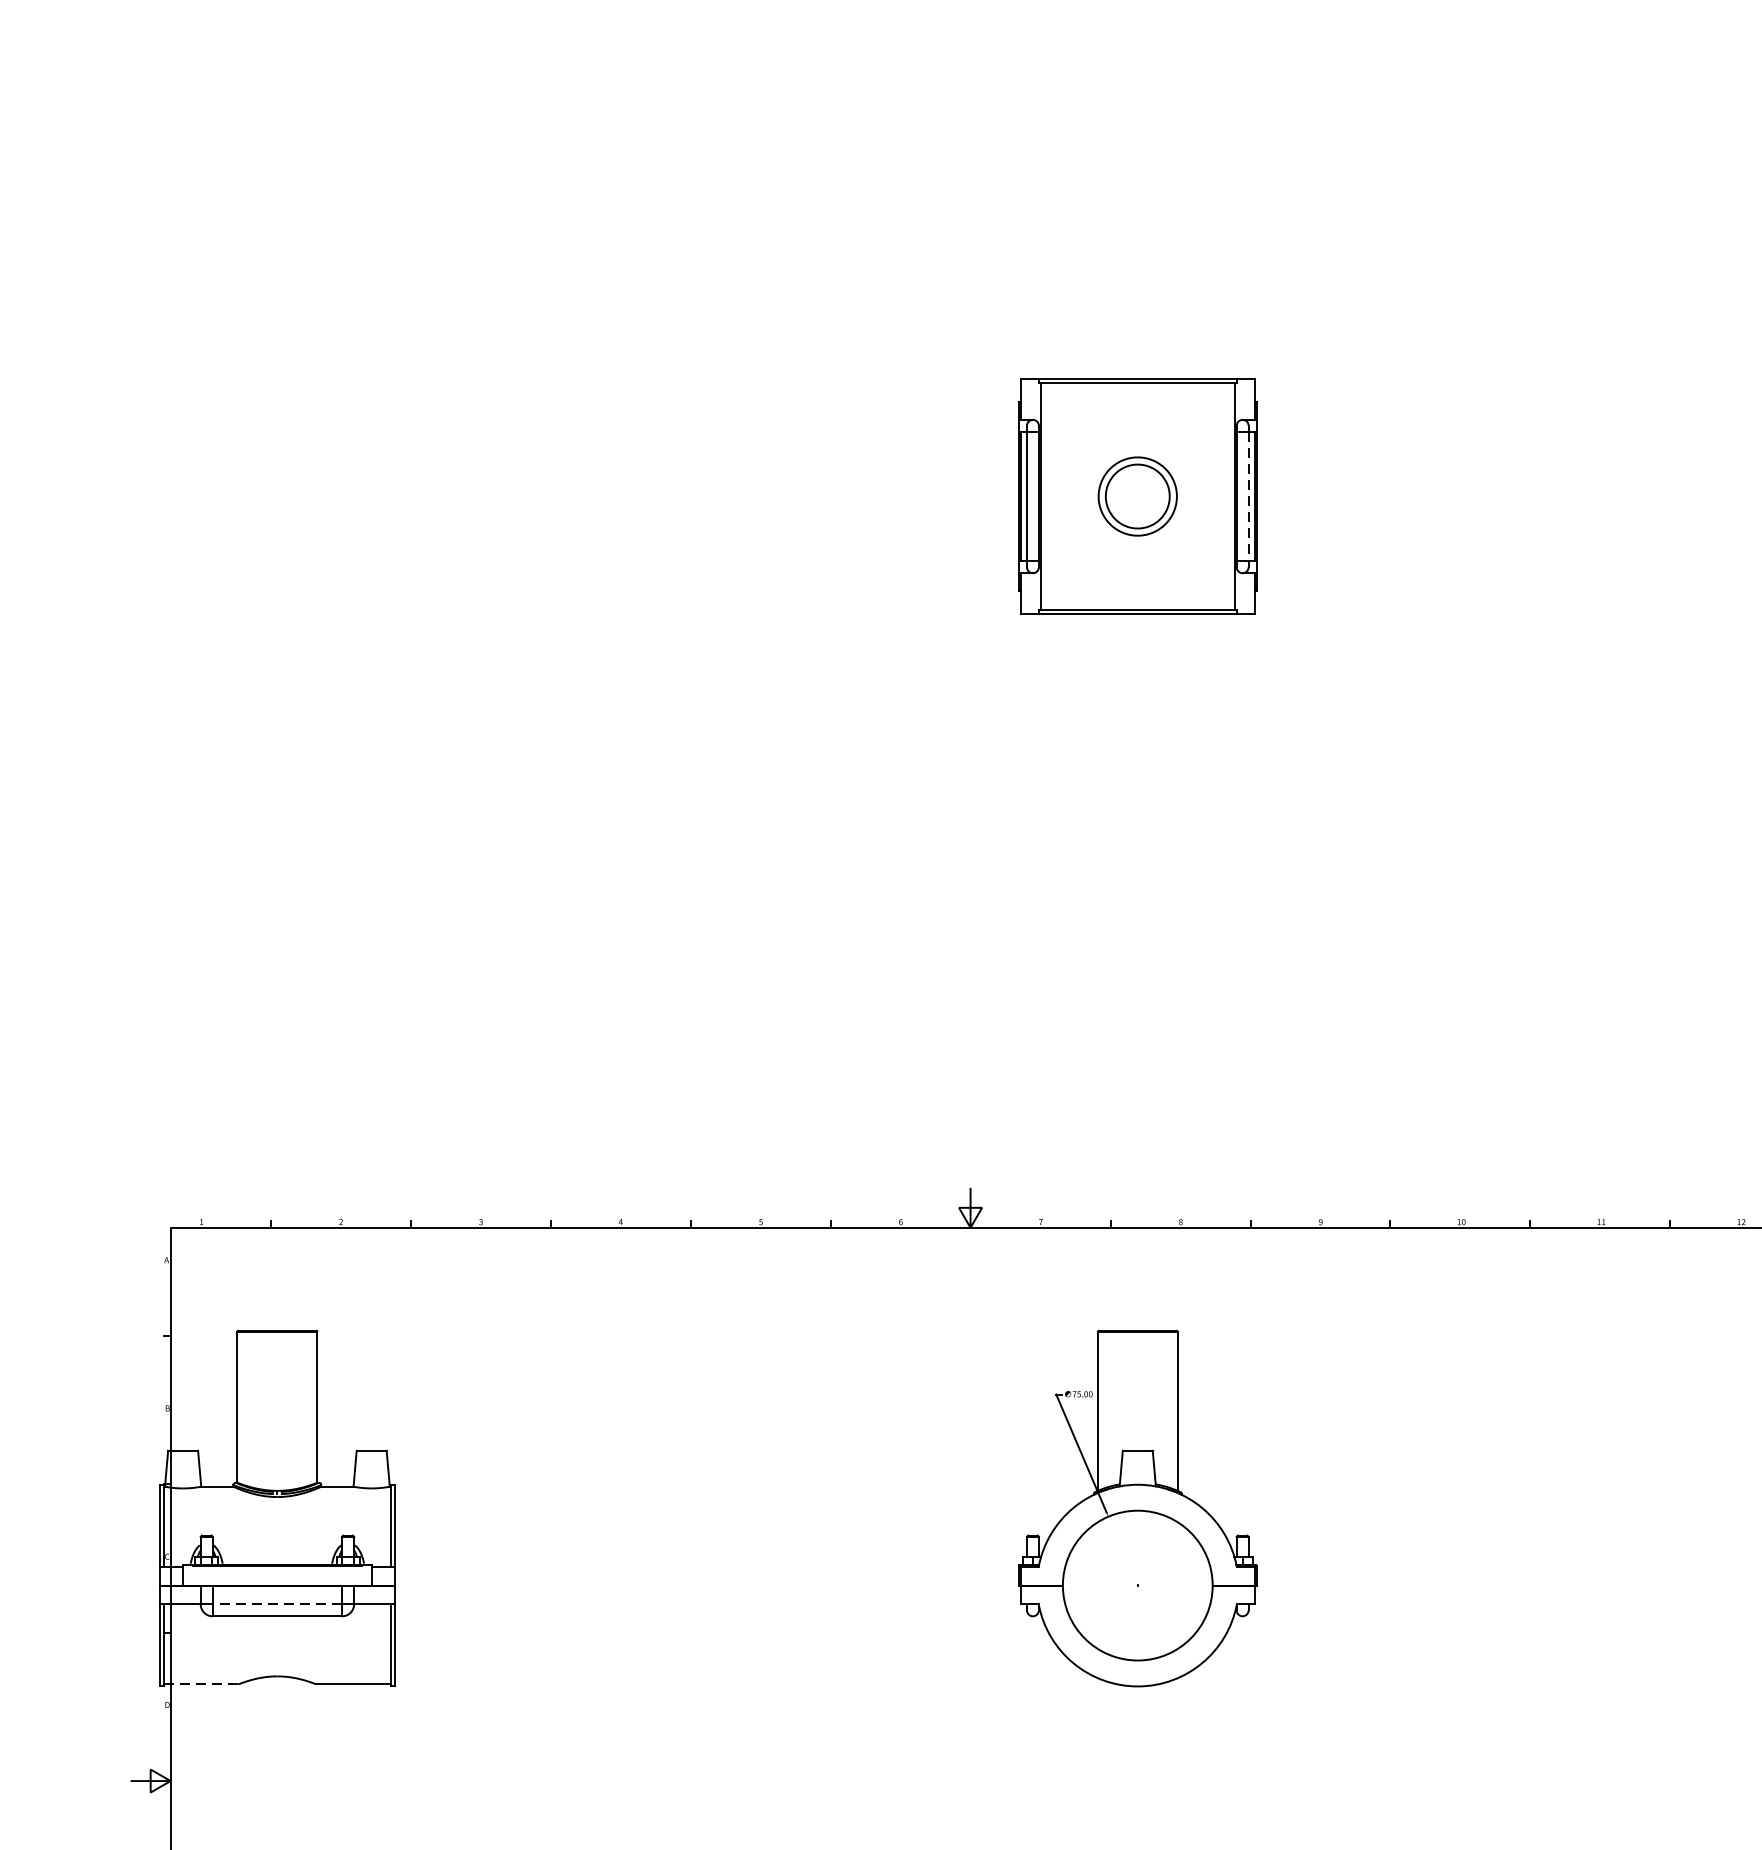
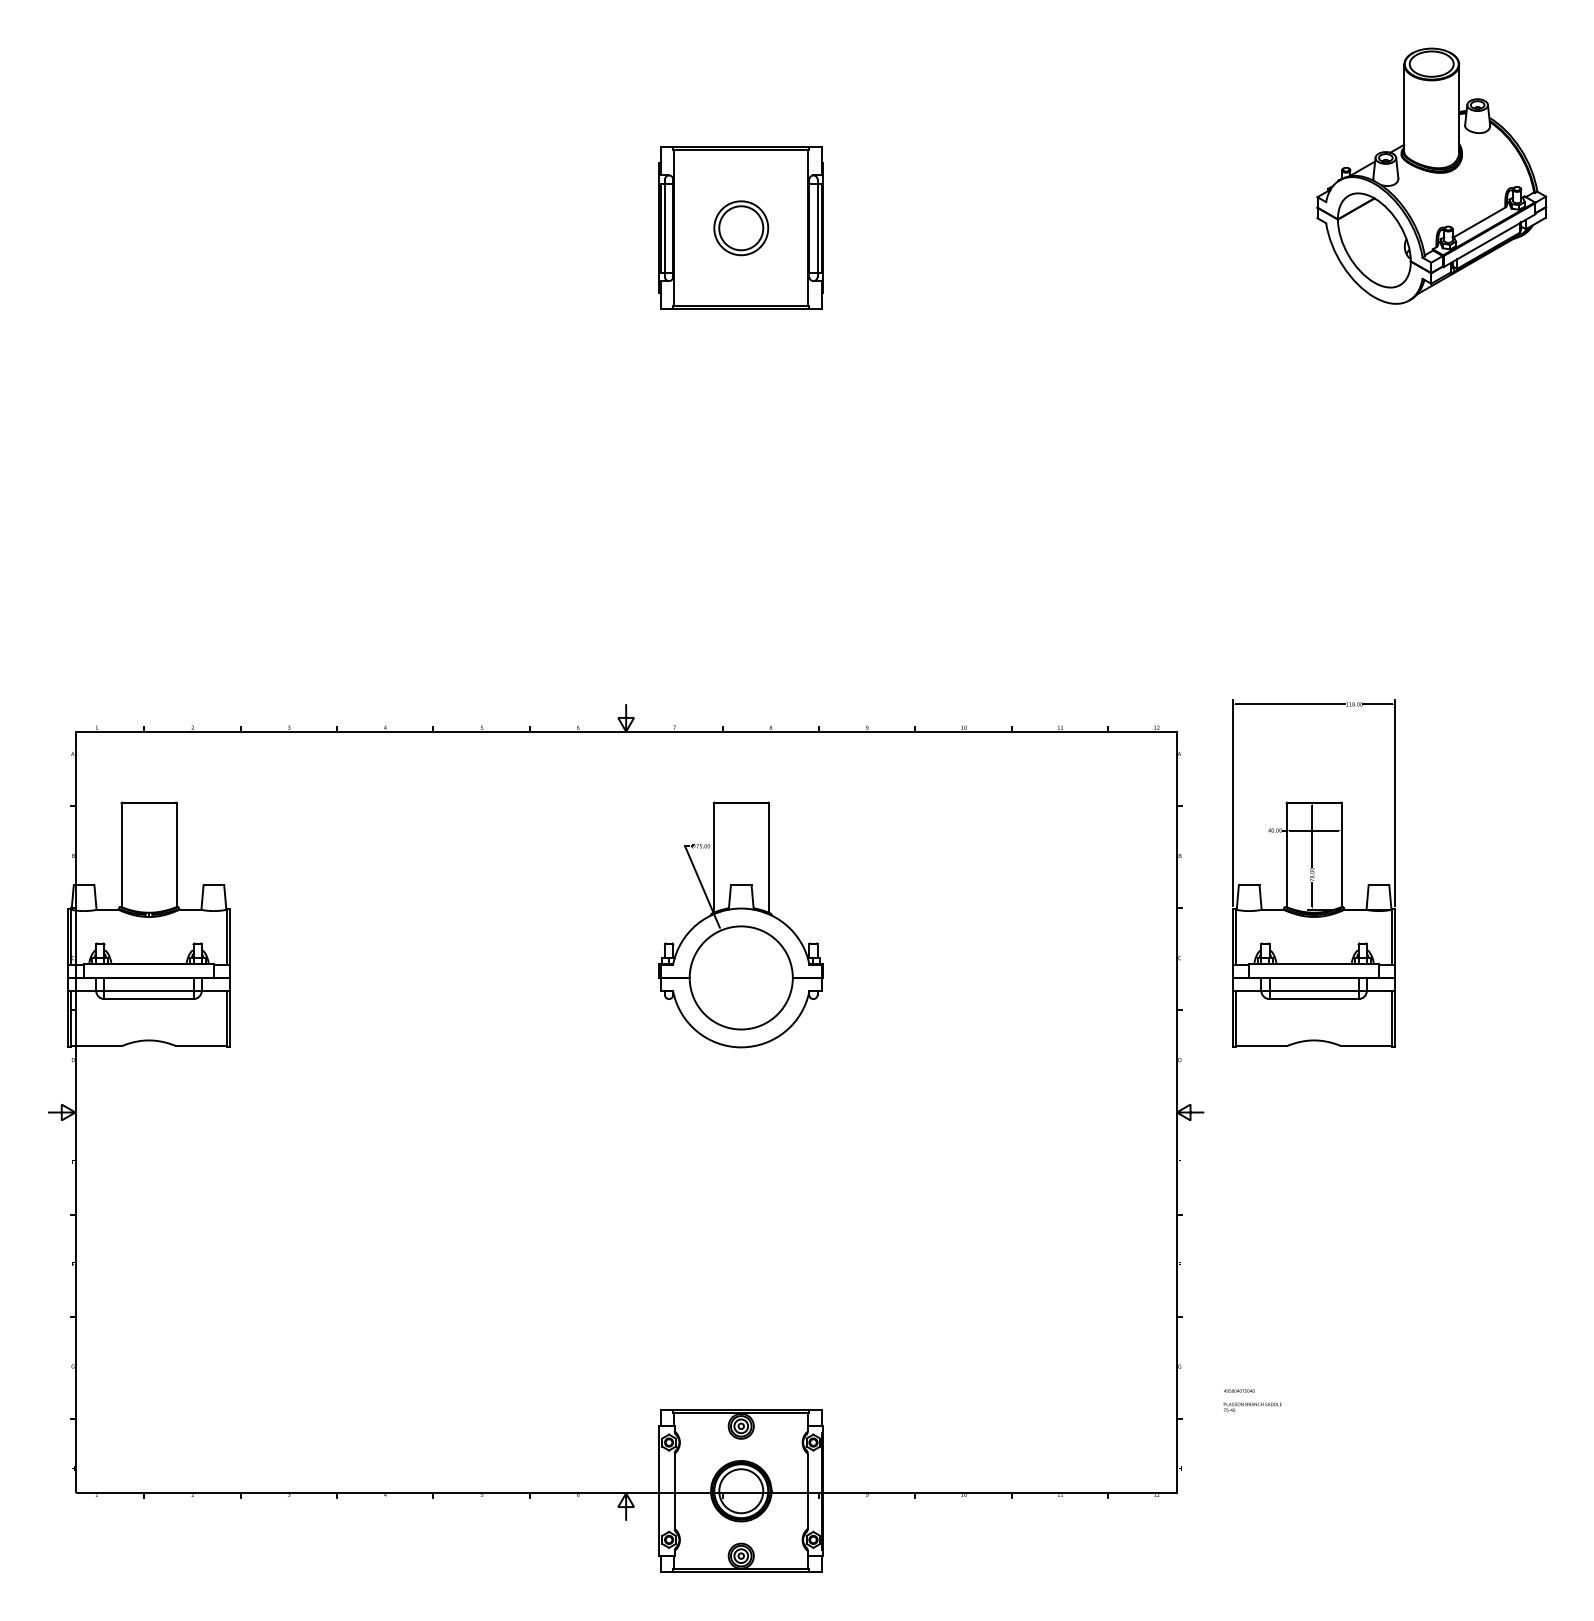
line: (1248, 496) -> (817, 228), dashed -> solid
line: (278, 1603) -> (149, 990), dashed -> solid
line: (201, 1685) -> (96, 1046), dashed -> solid

